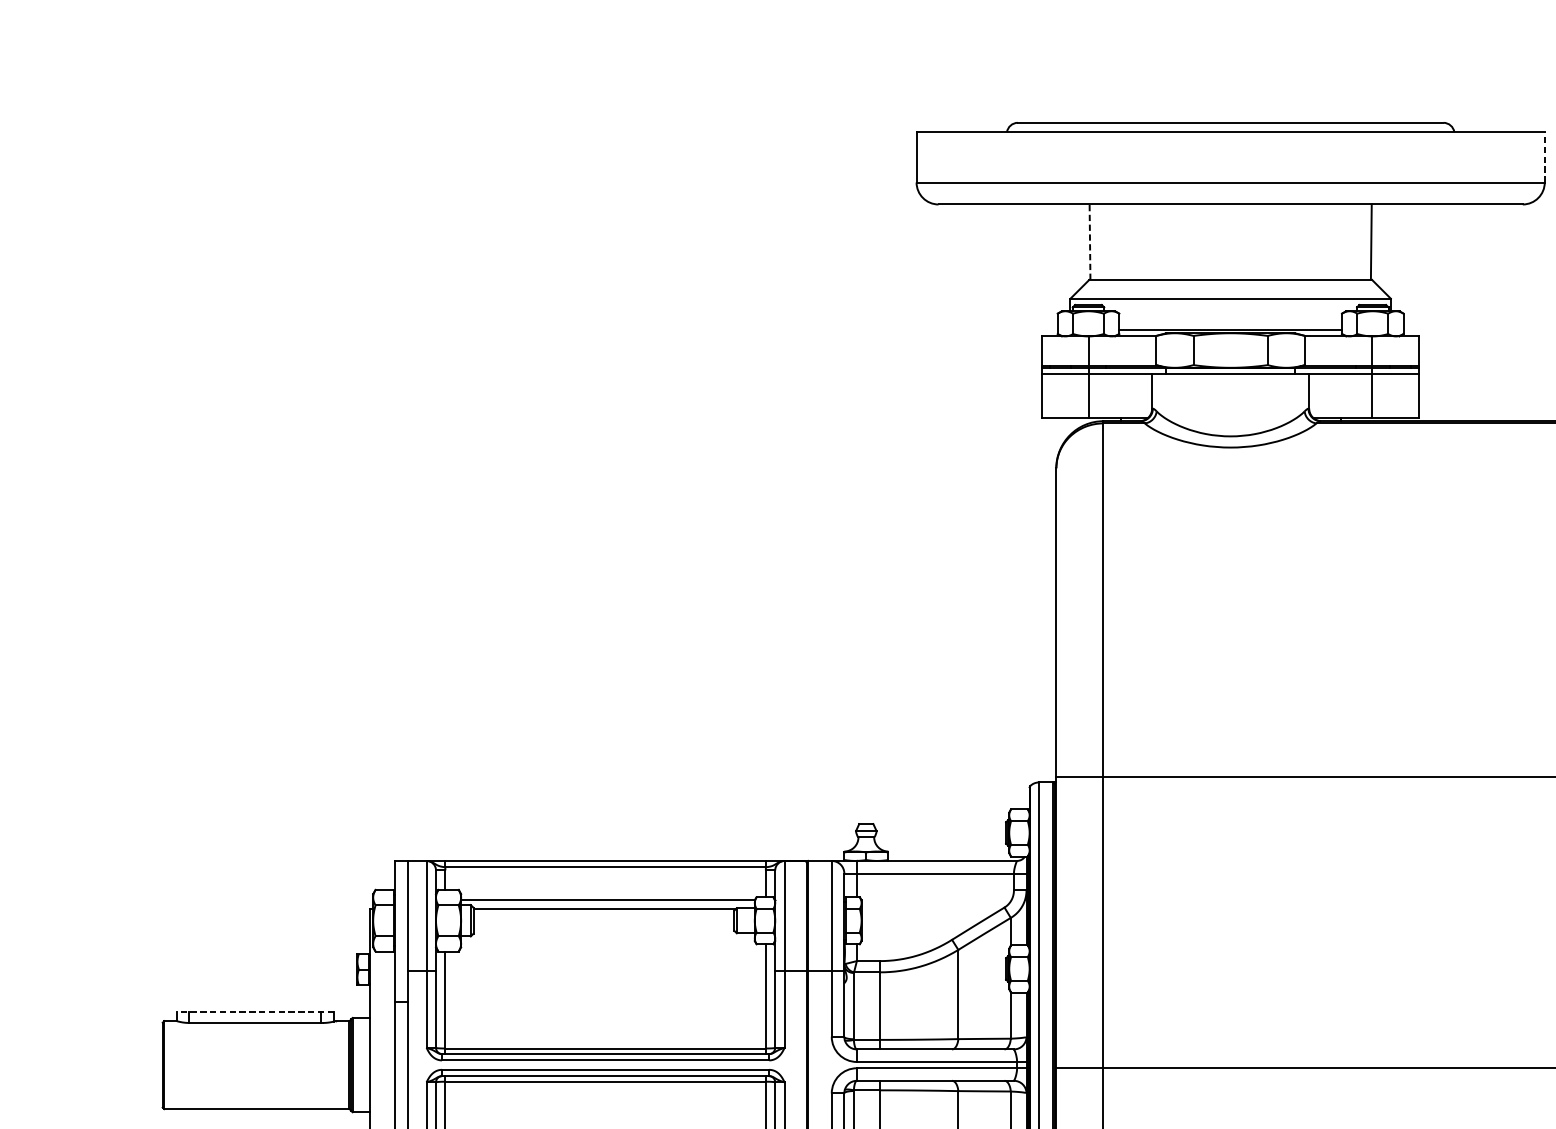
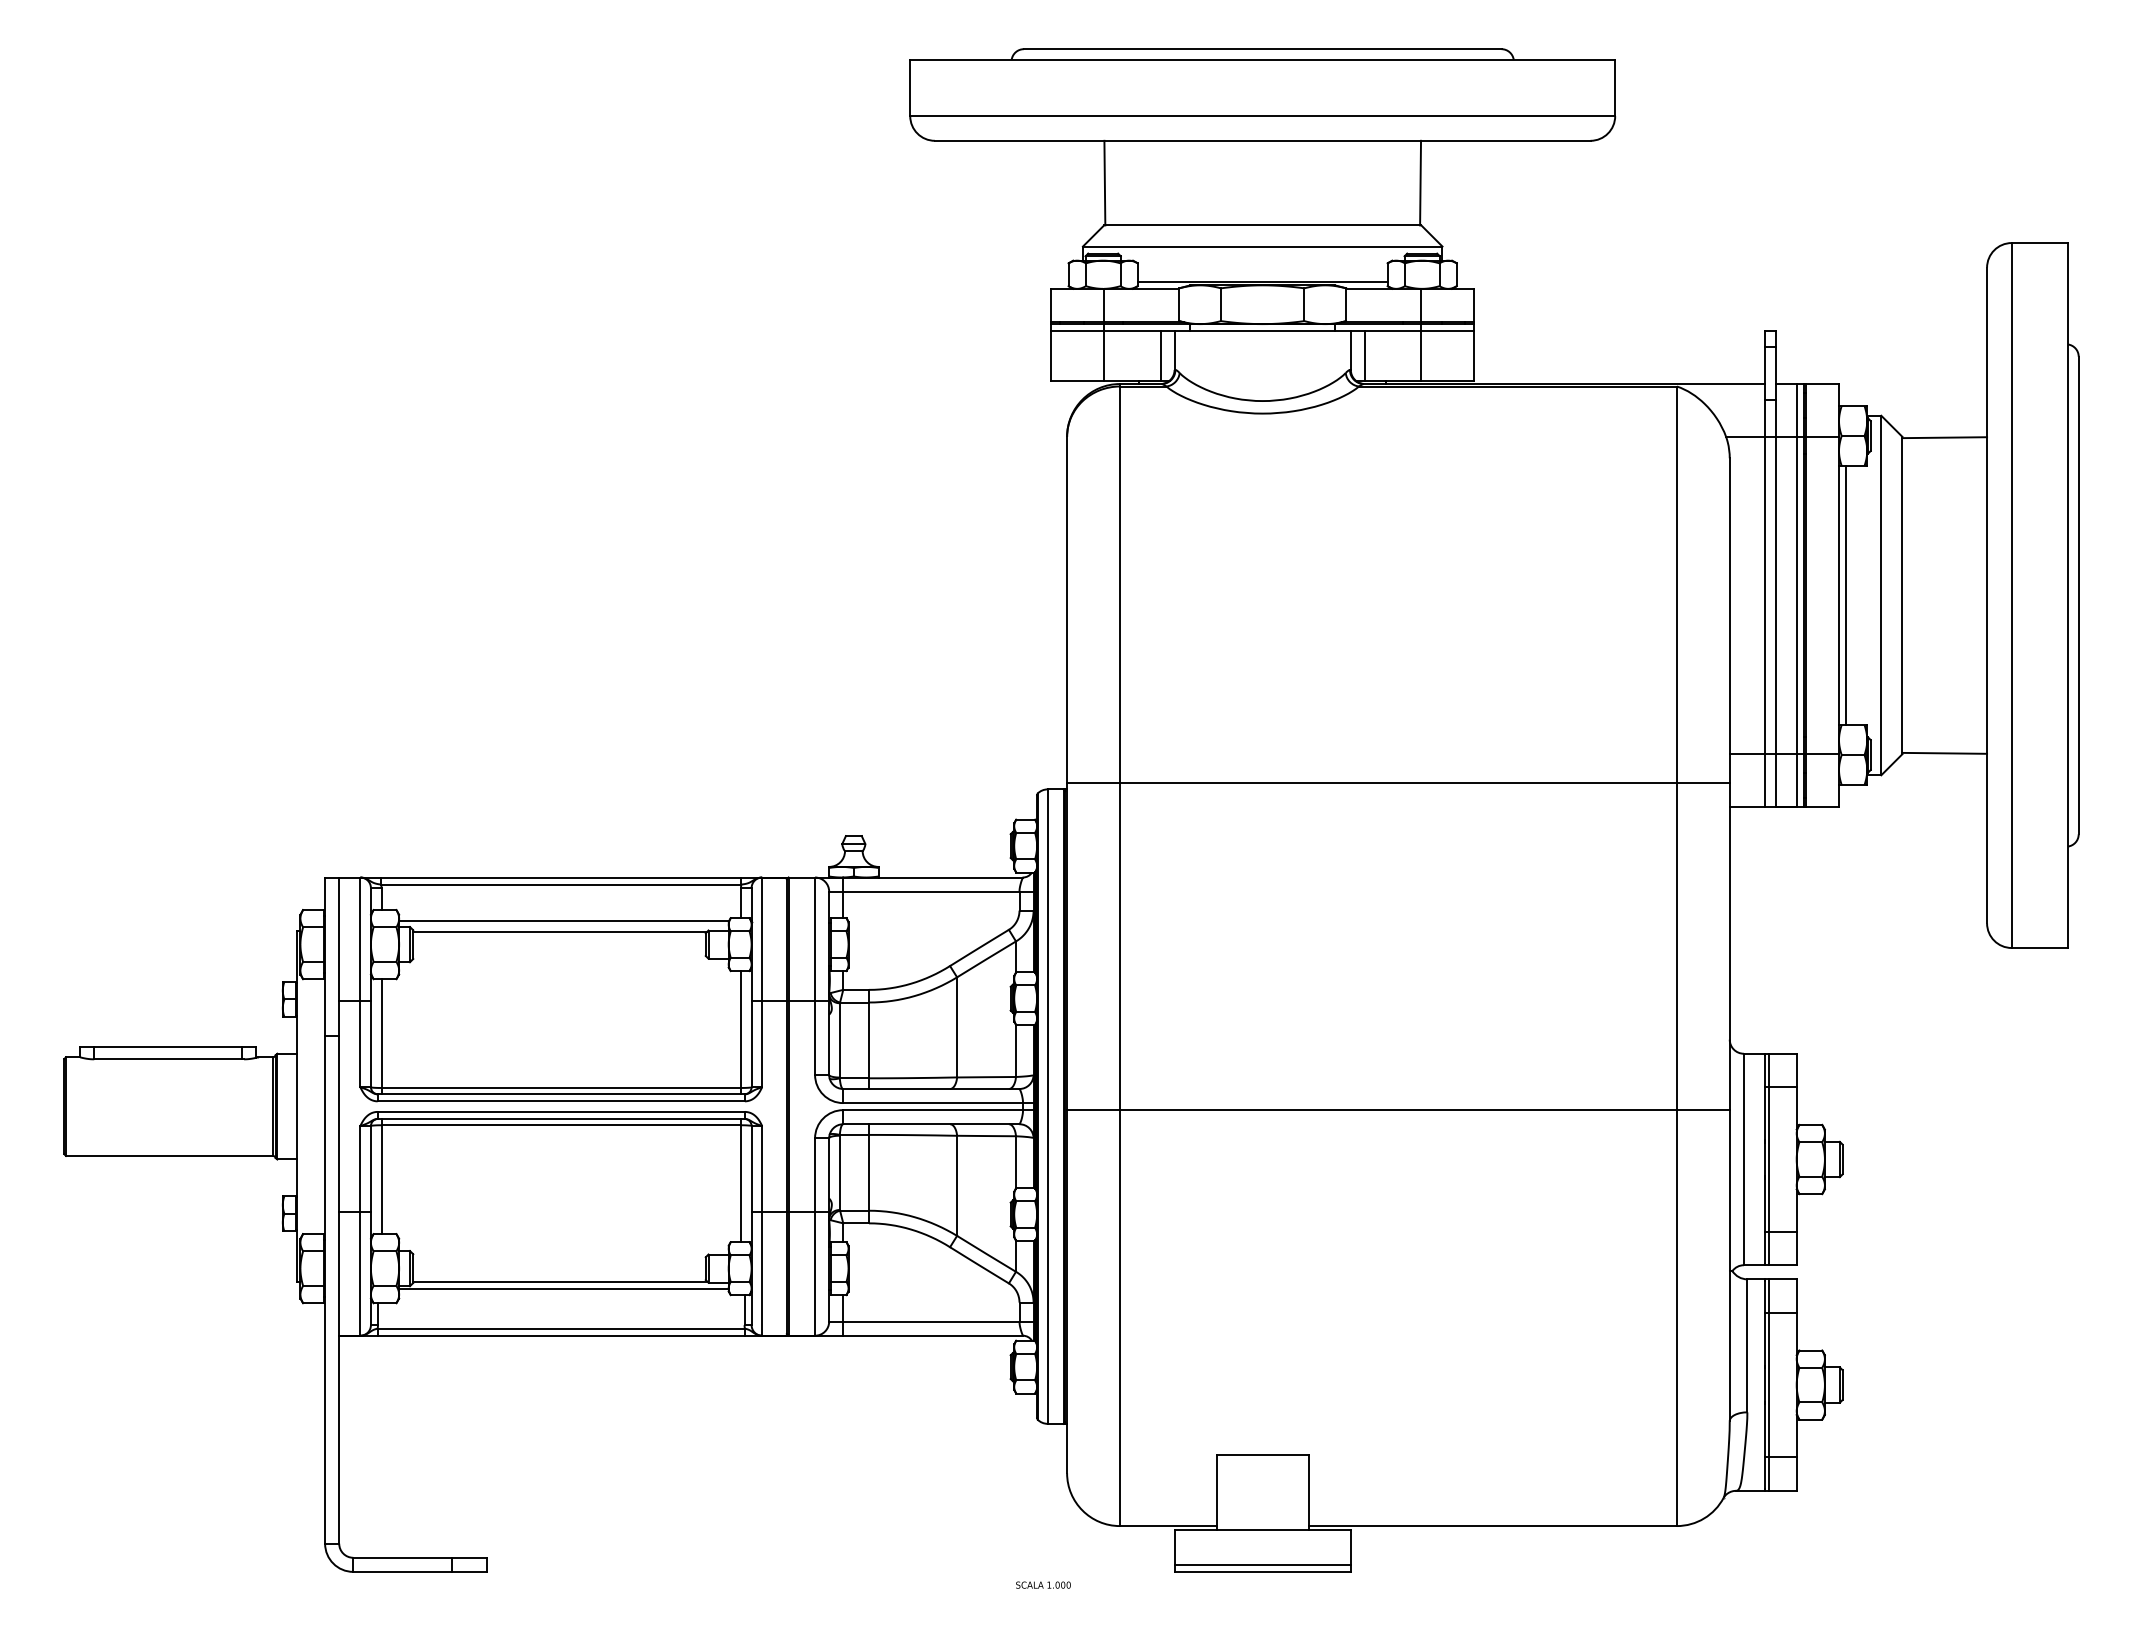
line: (1545, 156) -> (1615, 87), dashed -> solid
line: (1089, 241) -> (1104, 182), dashed -> solid
line: (1139, 395) -> (1160, 355), added
line: (1321, 395) -> (1364, 355), added
line: (254, 1011) -> (167, 1046), dashed -> solid

